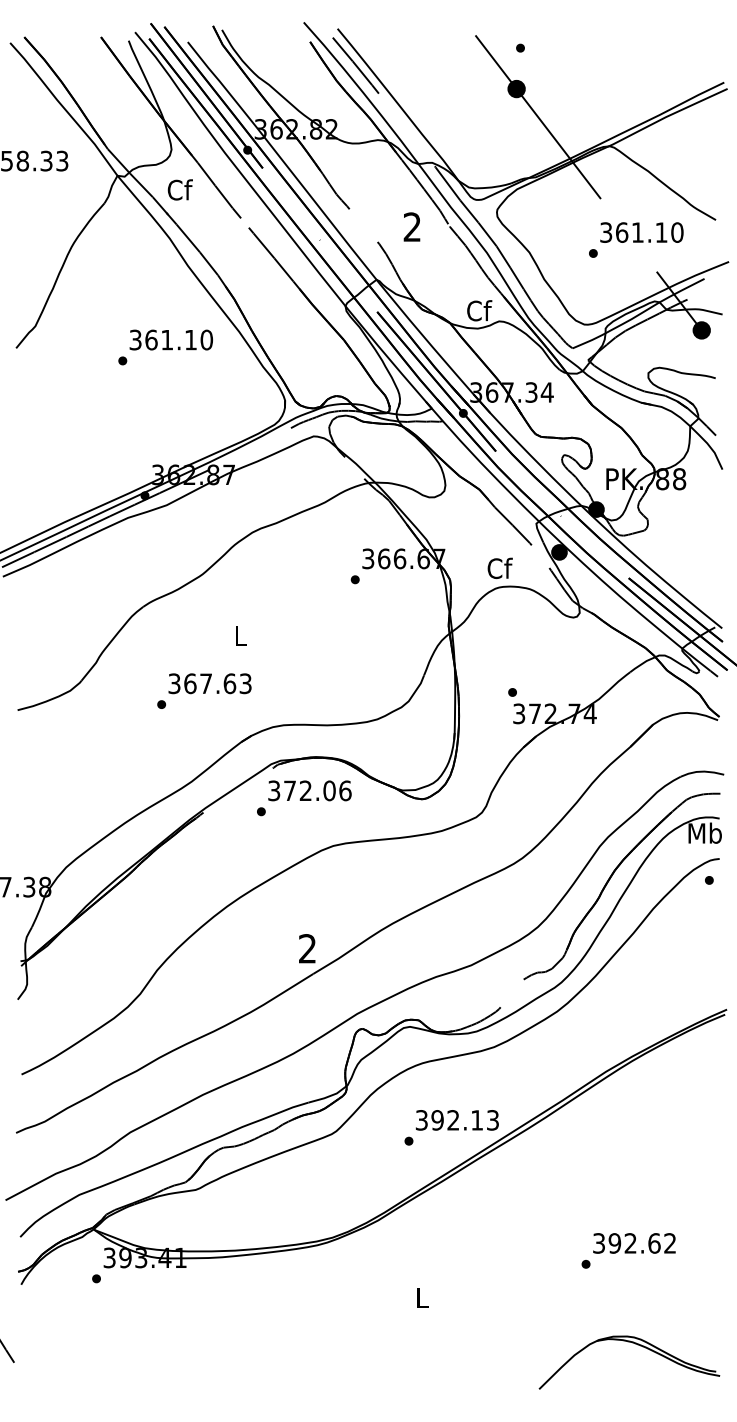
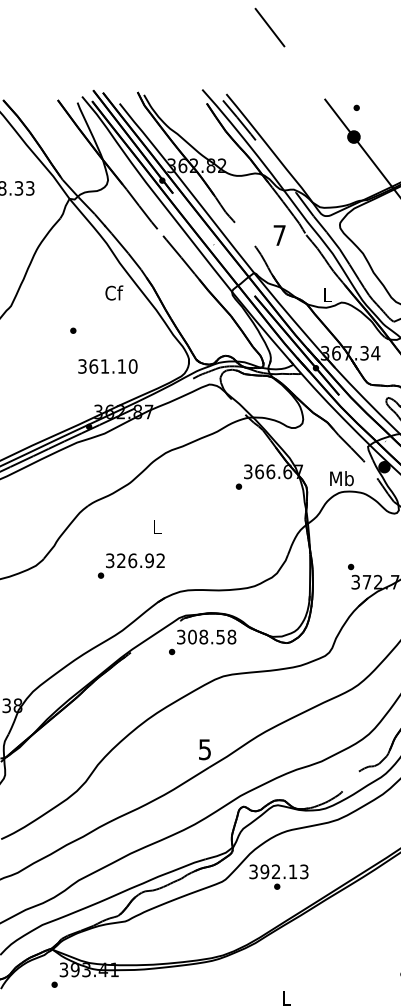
text: (179, 189) -> (113, 292), moved
text: (411, 226) -> (279, 235), 2 -> 7
text: (479, 310) -> (327, 294), Cf -> L
text: (170, 339) -> (107, 366), moved
text: (499, 568) -> (341, 478), Cf -> Mb
text: (217, 683) -> (140, 560), 367.63 -> 326.92
text: (317, 790) -> (212, 636), 372.06 -> 308.58
text: (307, 948) -> (204, 749), 2 -> 5
text: (456, 1120) -> (278, 871), moved

